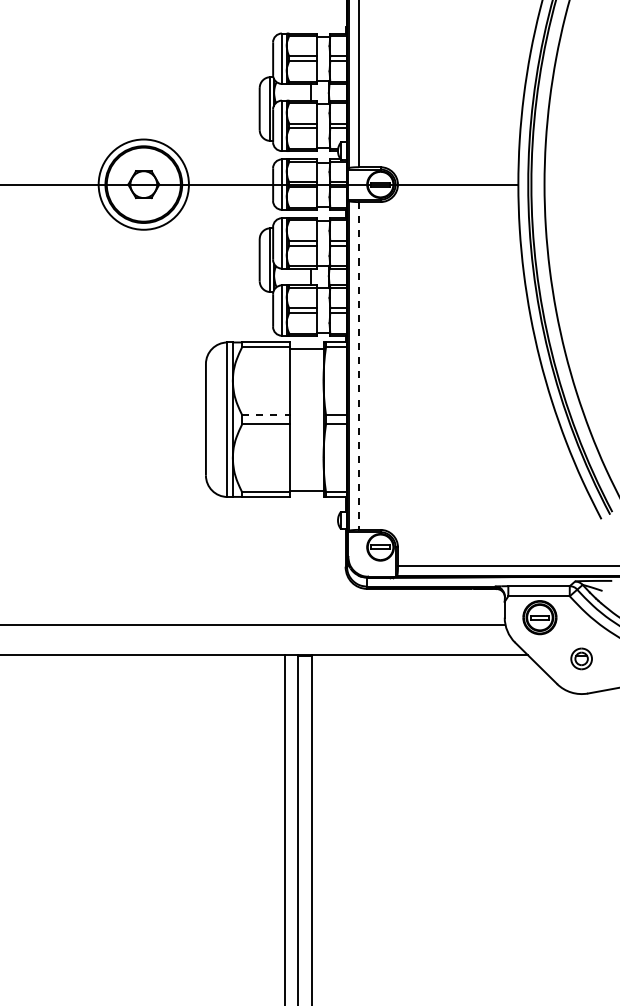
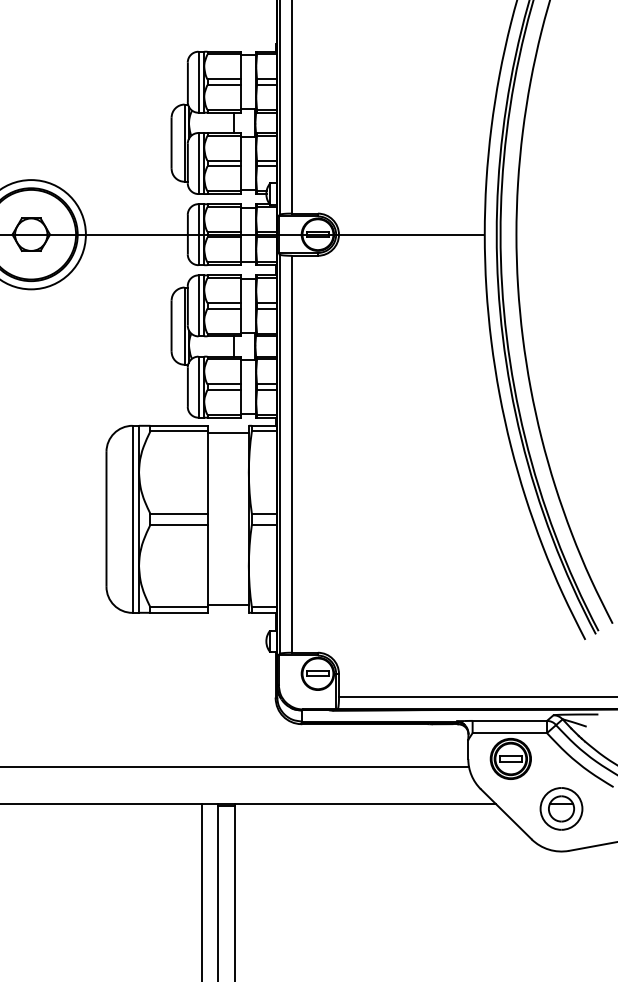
line: (358, 366) -> (291, 454), dashed -> solid
line: (266, 415) -> (179, 514), dashed -> solid
part: (581, 658) -> (561, 808), size x1.67

